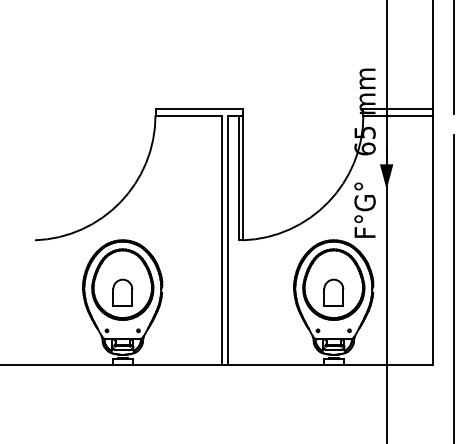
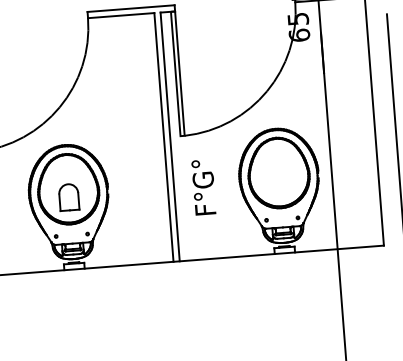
fill: (386, 176) -> (323, 61), removed
text: (364, 209) -> (203, 186), moved
part: (333, 292) -> (279, 180), removed

